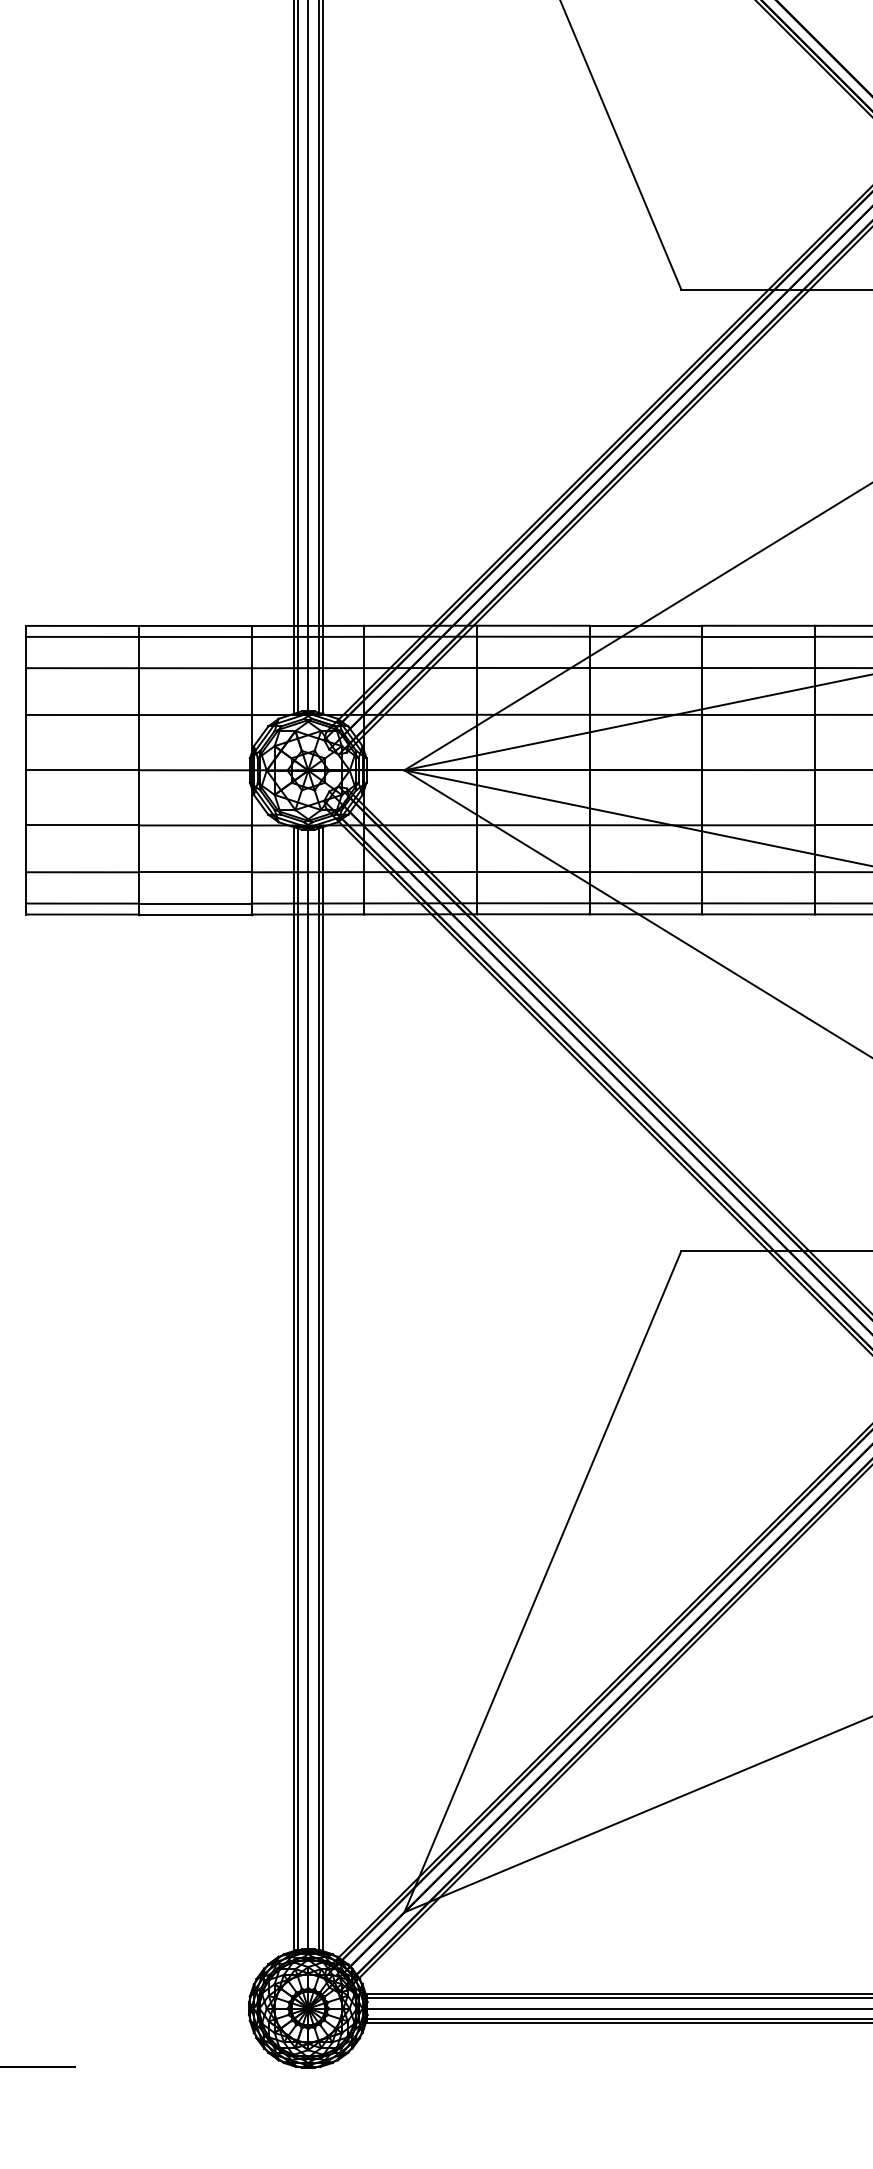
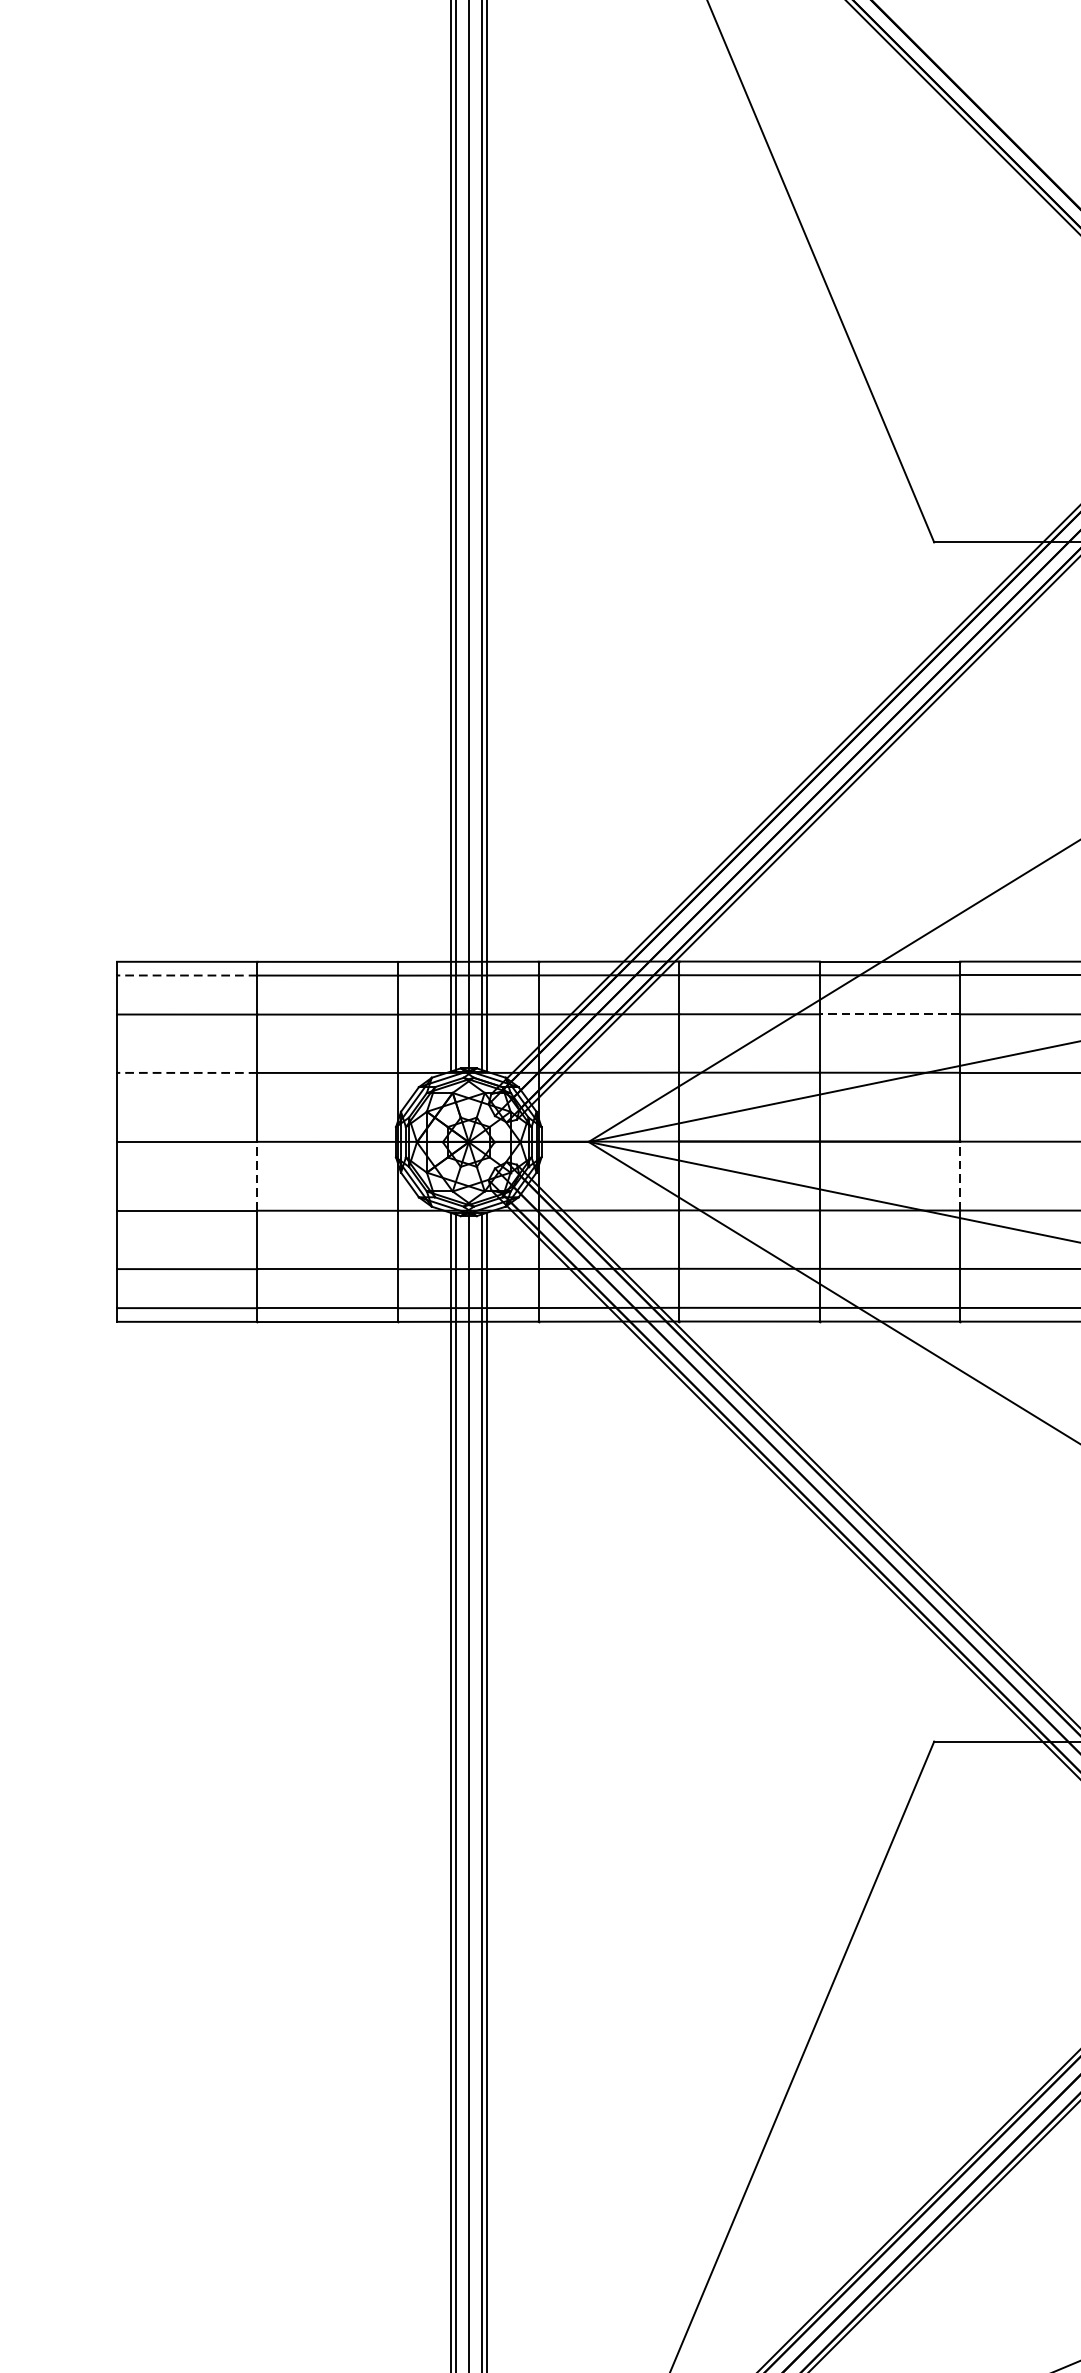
line: (82, 636) -> (187, 974), solid -> dashed
line: (645, 668) -> (889, 1014), solid -> dashed
line: (82, 715) -> (187, 1073), solid -> dashed
line: (138, 797) -> (256, 1175), solid -> dashed
line: (702, 797) -> (960, 1175), solid -> dashed

